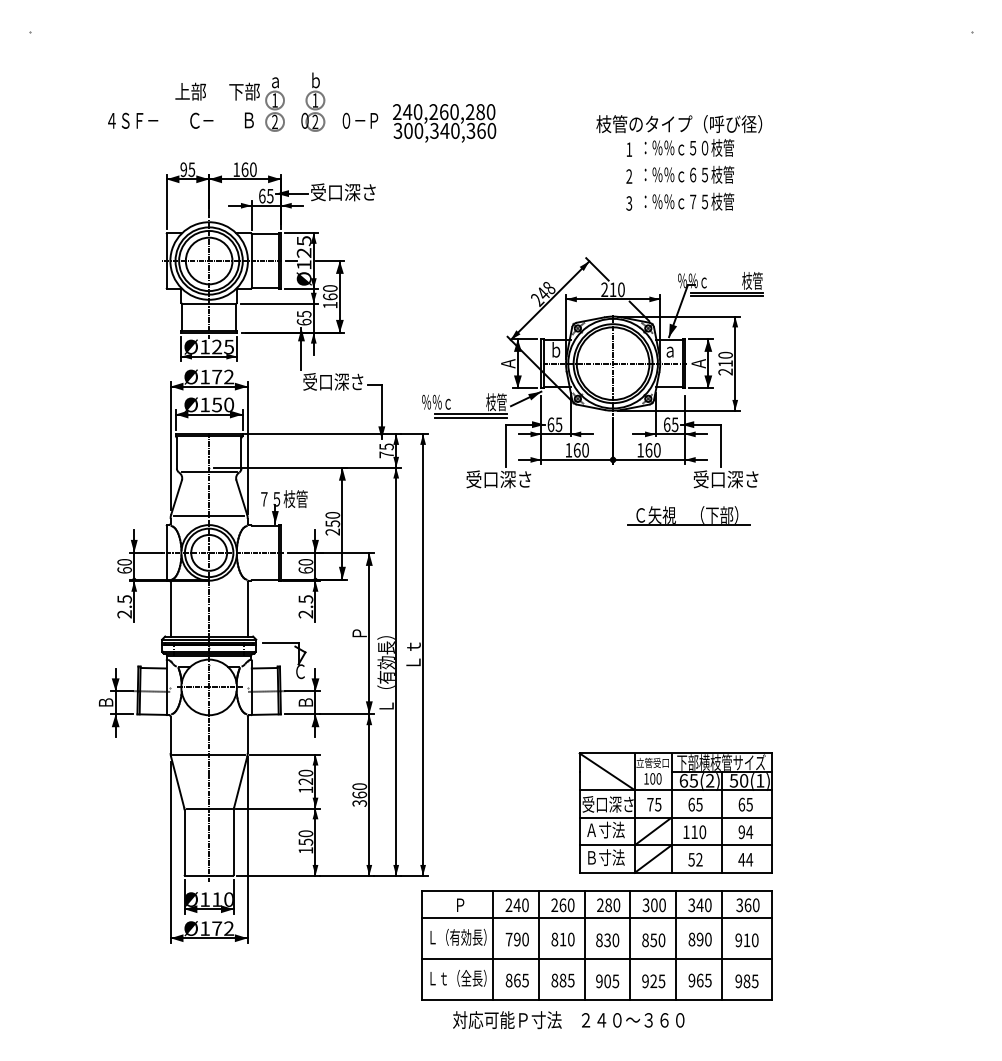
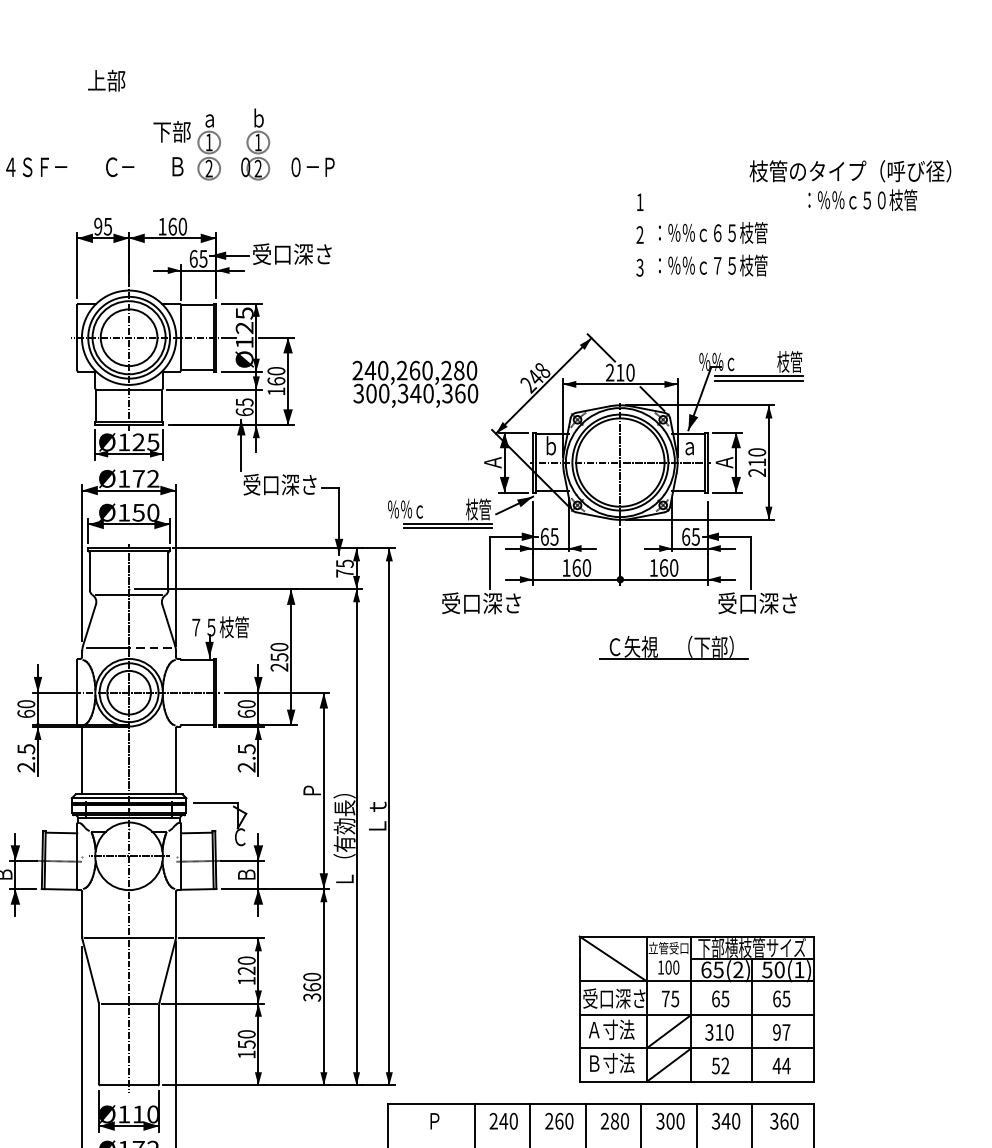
text: (190, 91) -> (106, 80), moved
text: (444, 123) -> (415, 384), moved
text: (679, 135) -> (850, 185), moved
line: (226, 515) -> (150, 647), solid -> dashed
part: (688, 524) -> (673, 658), moved
text: (749, 831) -> (786, 1031), 94 -> 97
text: (685, 832) -> (708, 1032), 110 -> 310
line: (596, 918) -> (600, 1137), removed

